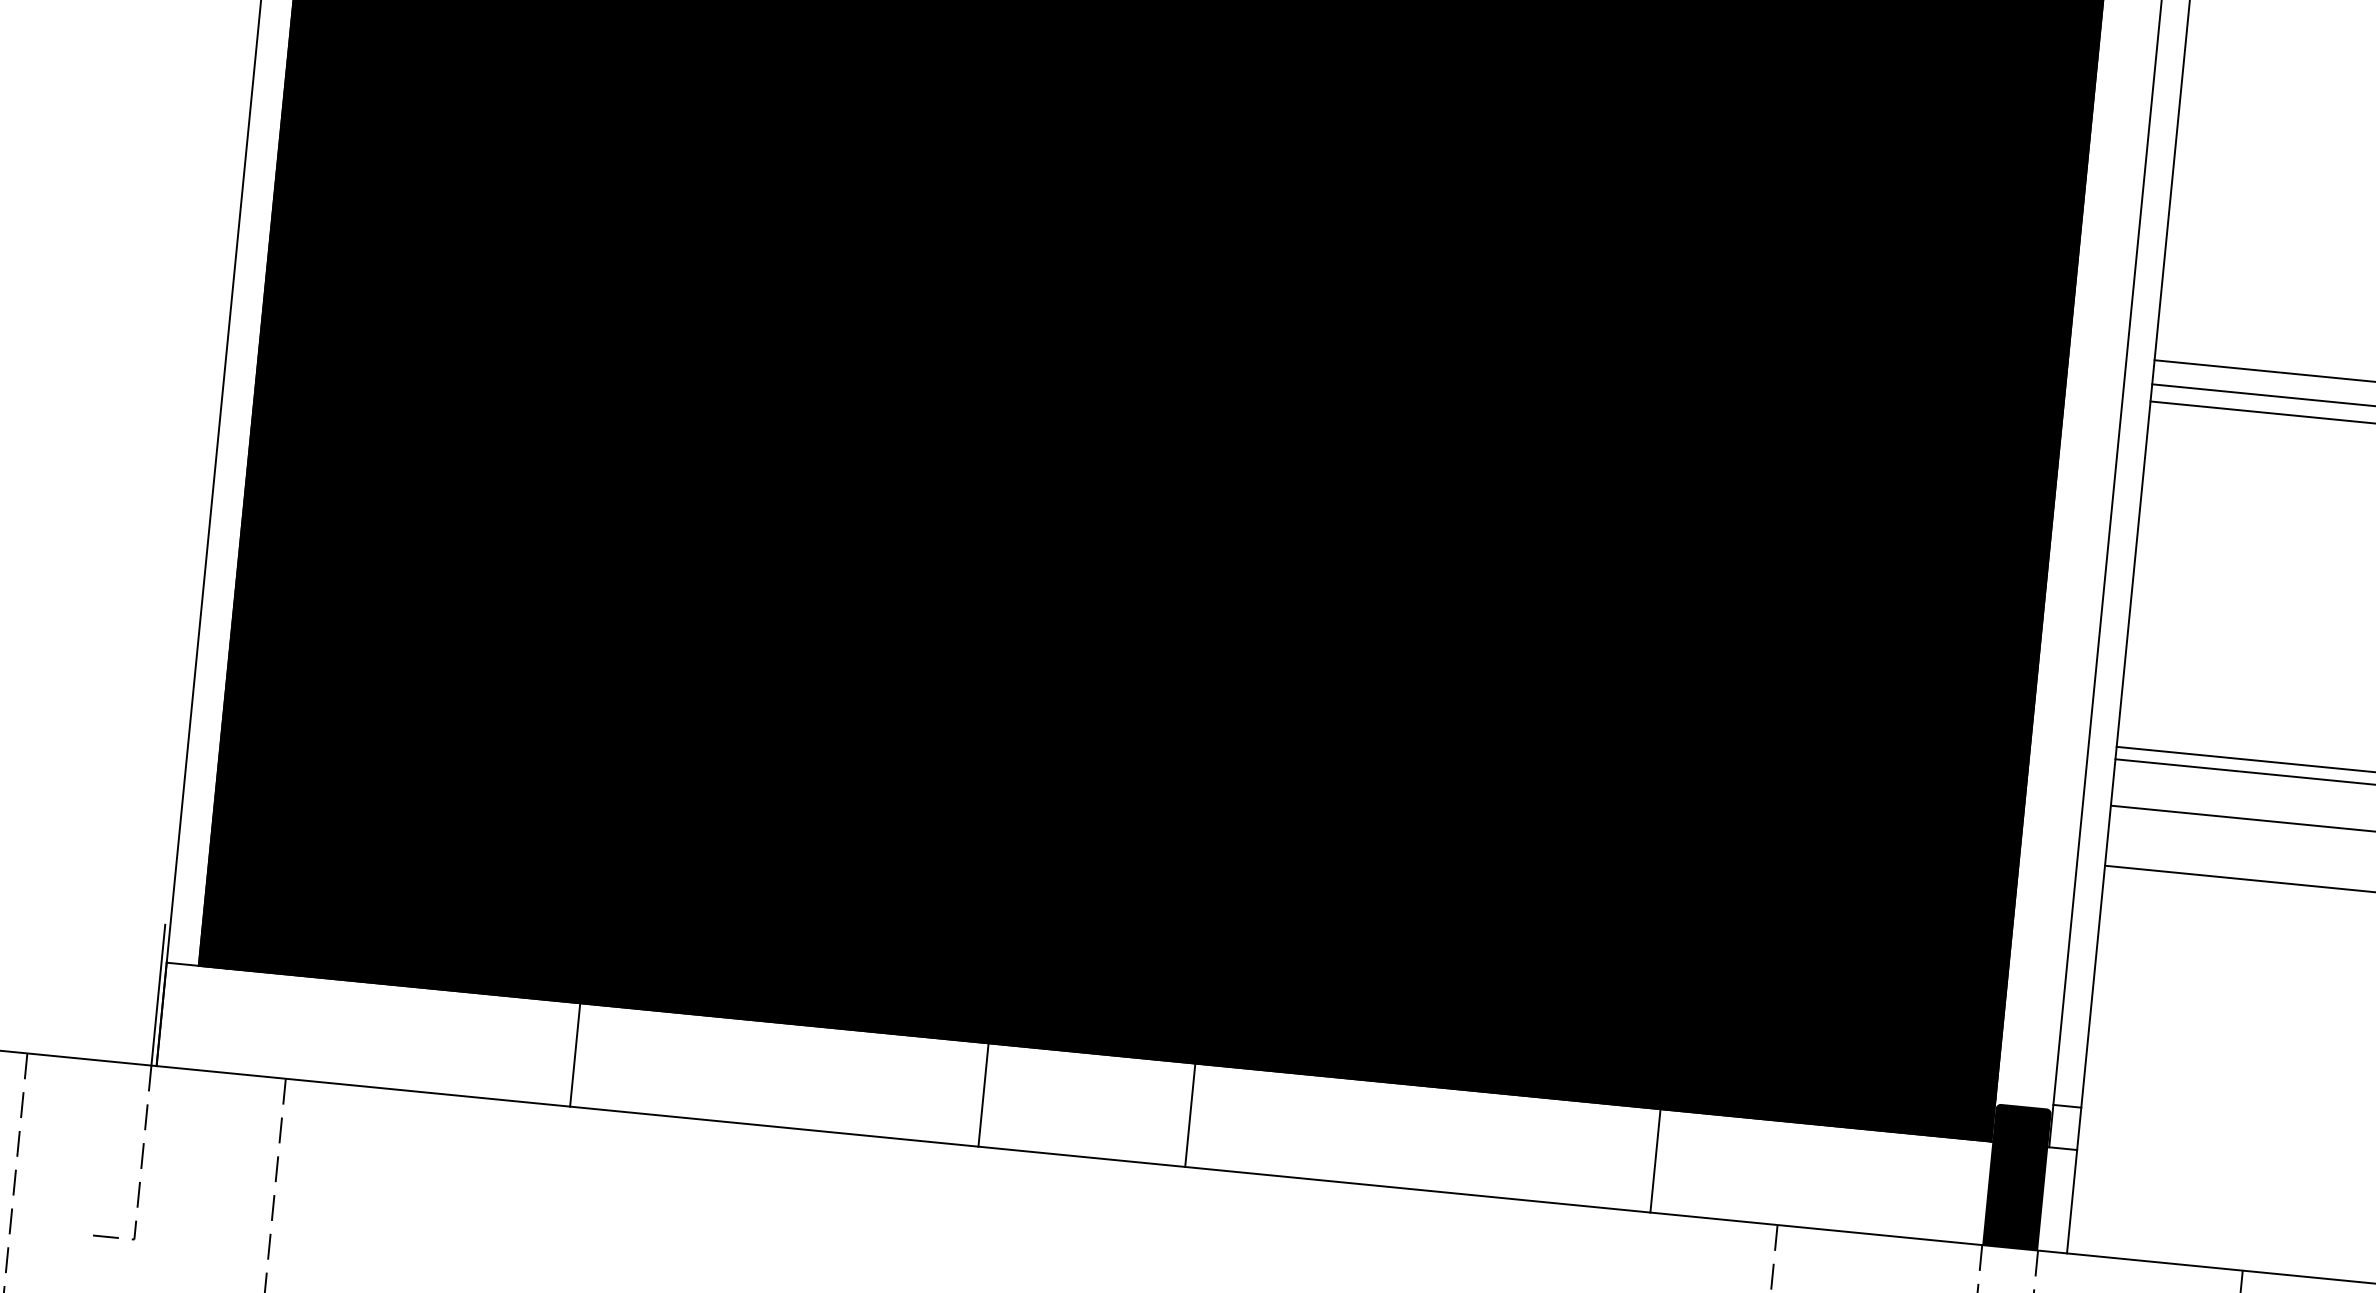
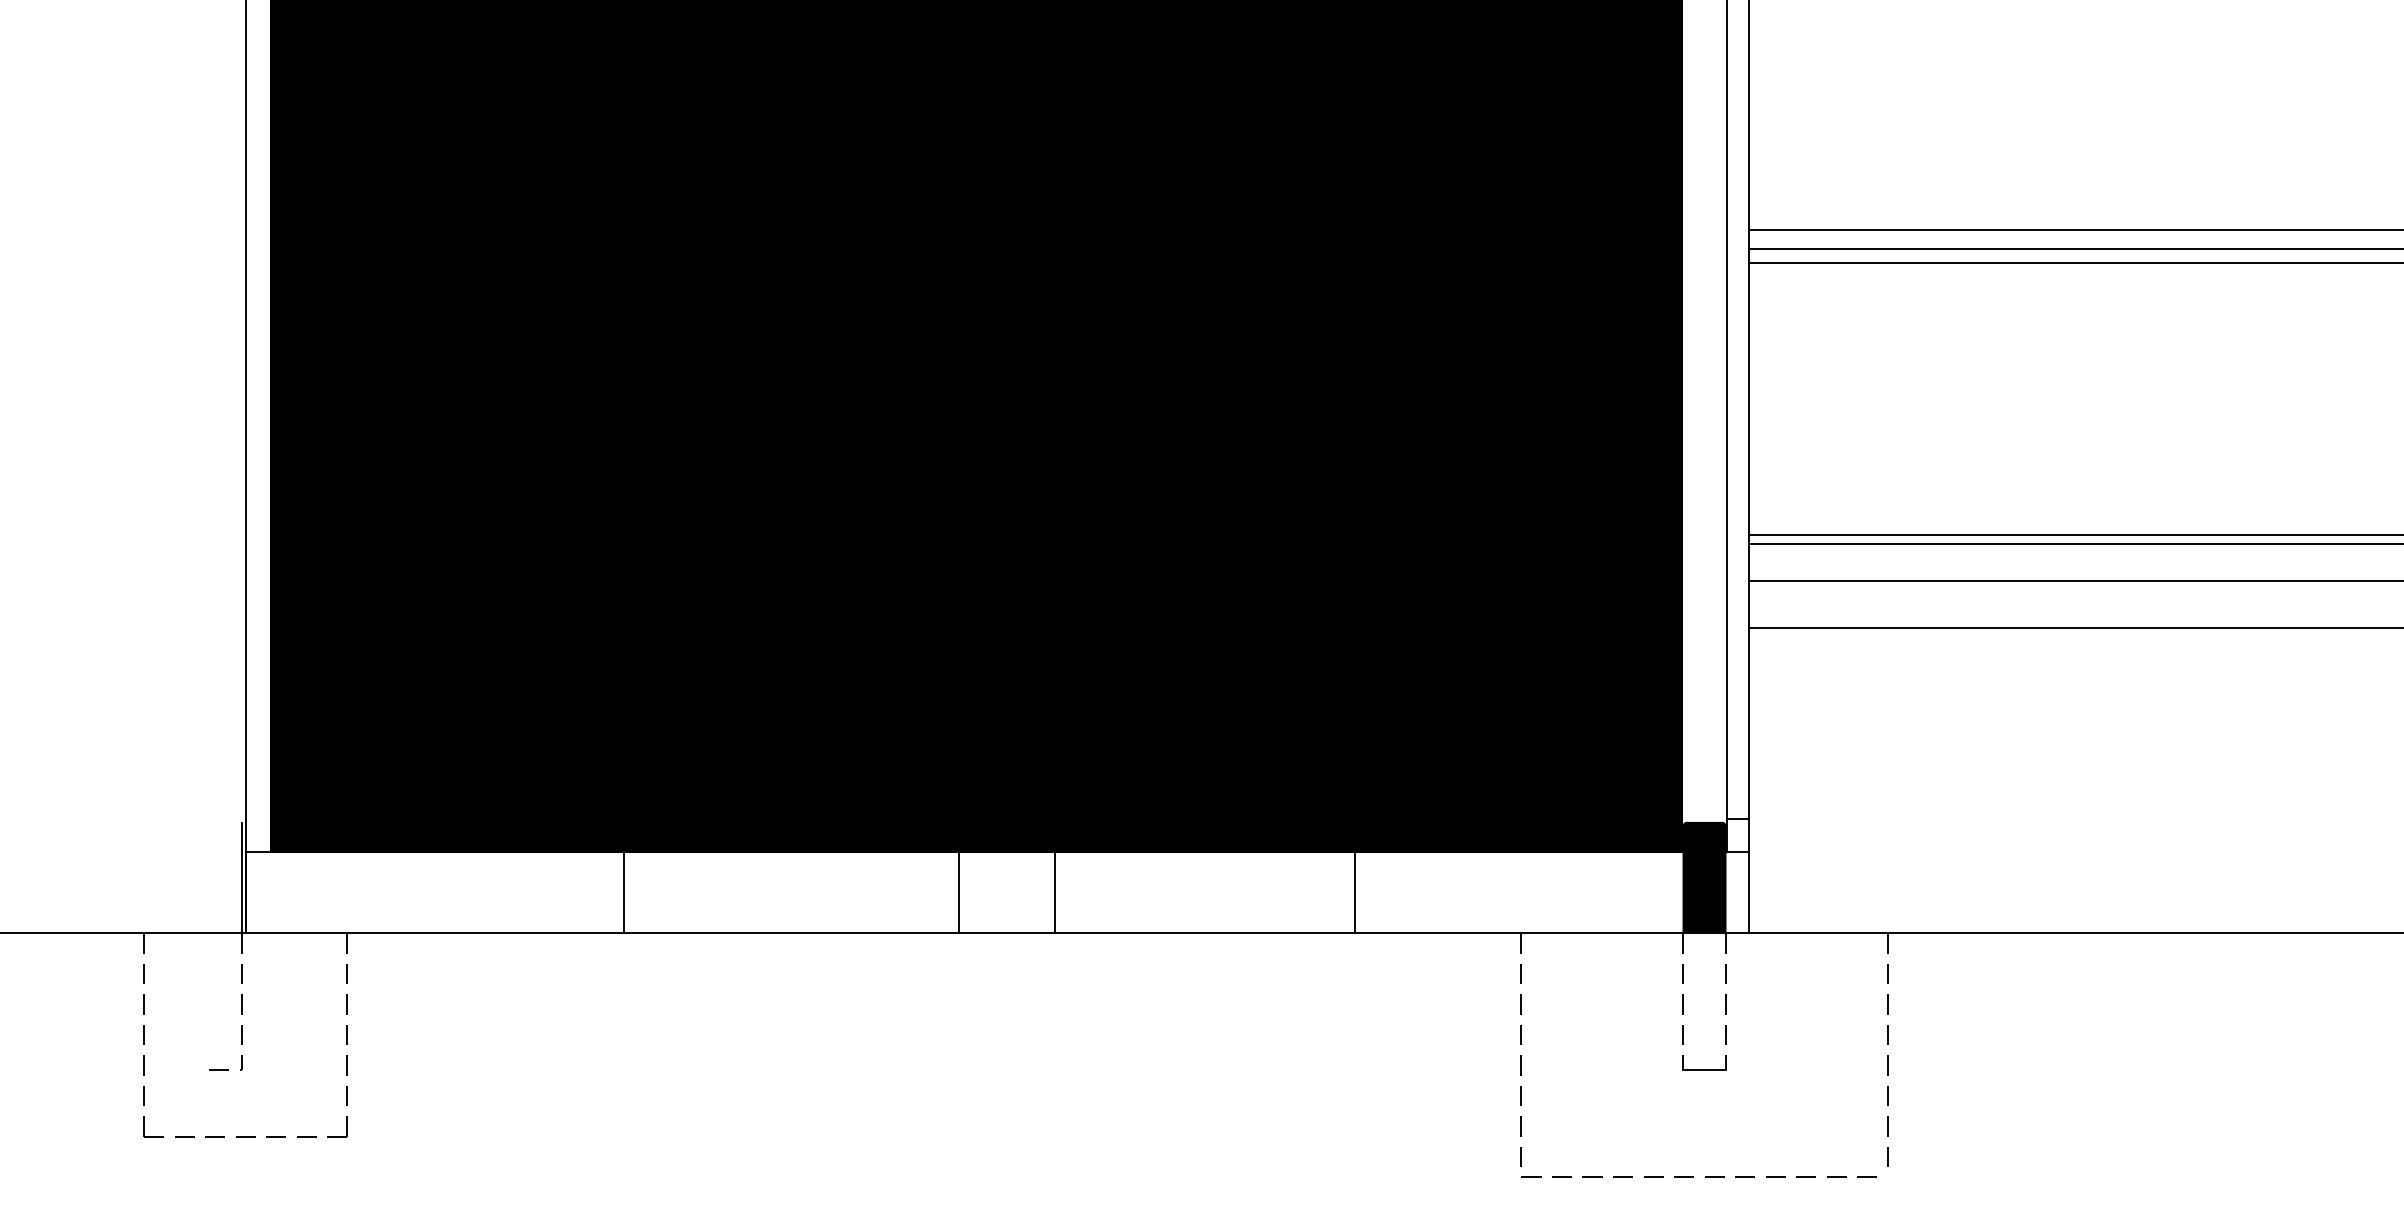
line: (575, 1054) -> (624, 892), moved
line: (983, 1094) -> (958, 892), moved
line: (1655, 1160) -> (1355, 892), moved

